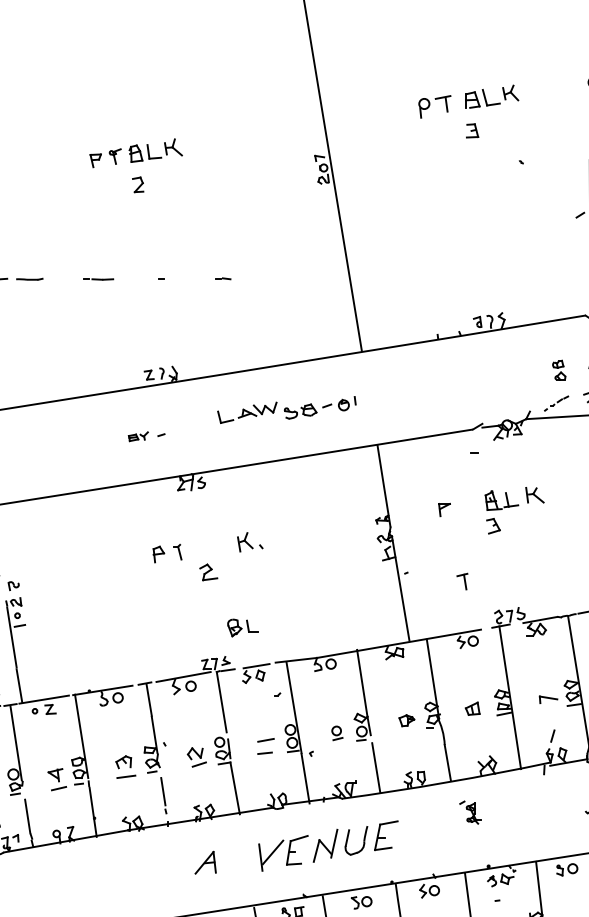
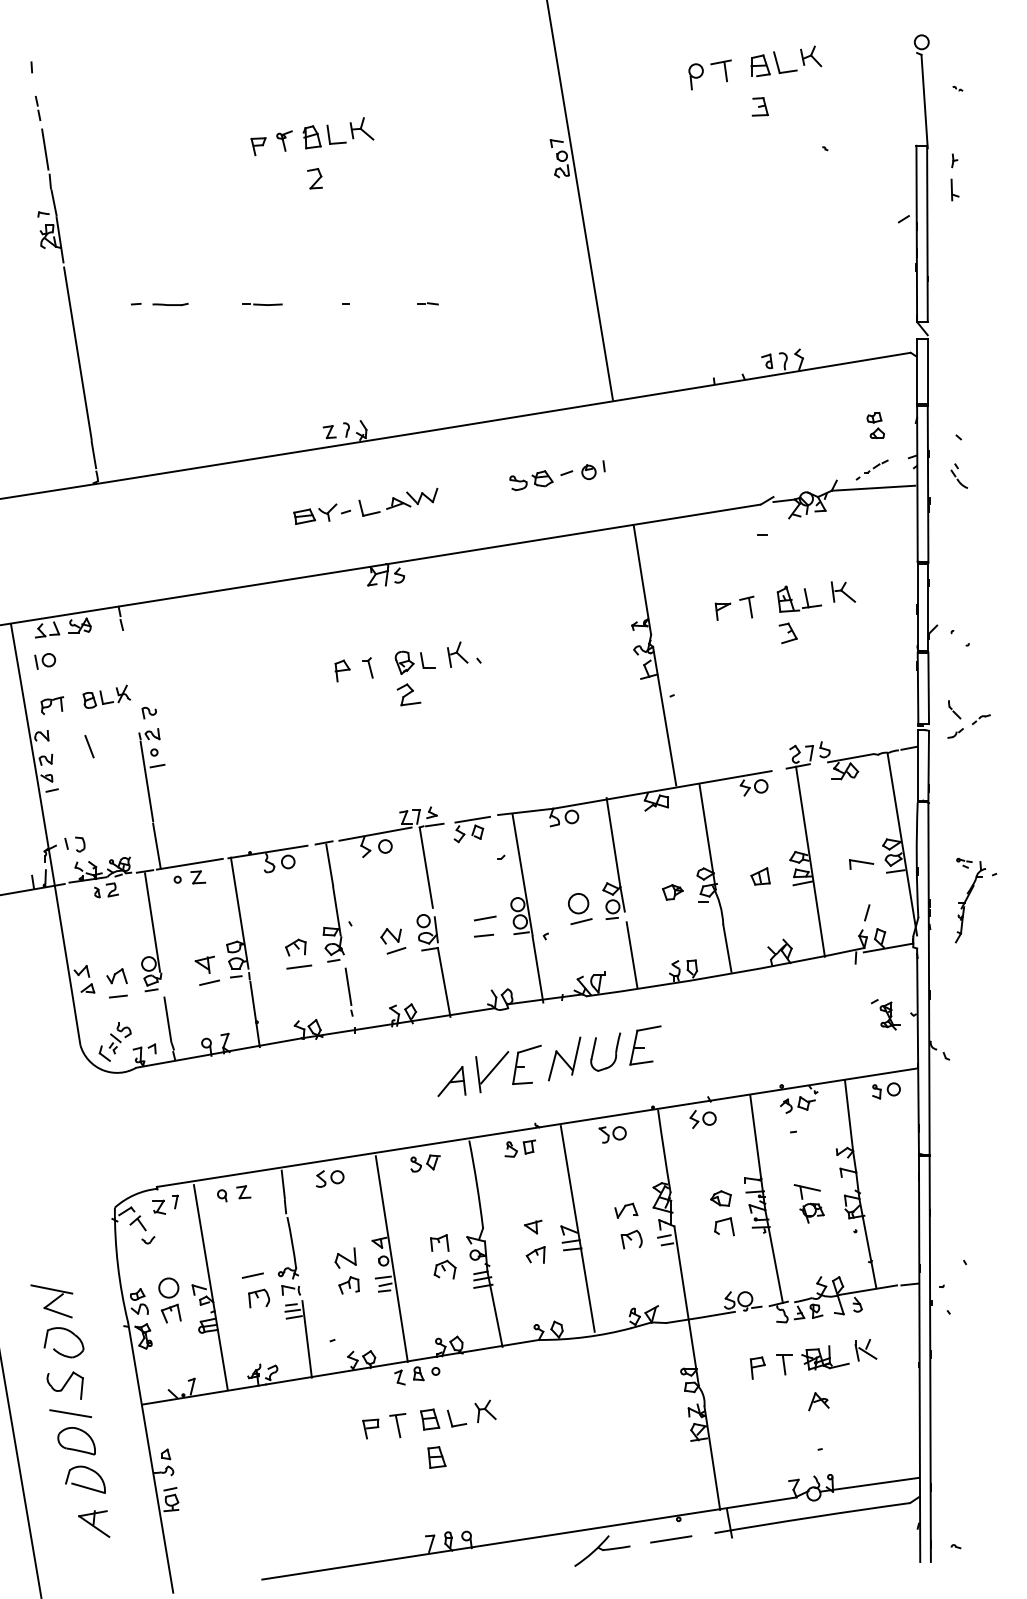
part: (247, 412) -> (398, 502), moved
part: (138, 436) -> (315, 513), size x1.67
part: (462, 581) -> (746, 606), moved
part: (242, 627) -> (414, 662), moved
part: (337, 733) -> (580, 909), size x1.67
part: (470, 812) -> (885, 1014), moved
part: (205, 862) -> (451, 1081), moved

